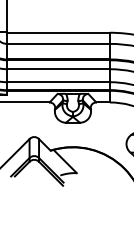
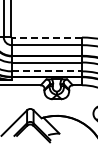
line: (57, 32) -> (46, 37), solid -> dashed
line: (59, 82) -> (47, 71), solid -> dashed

